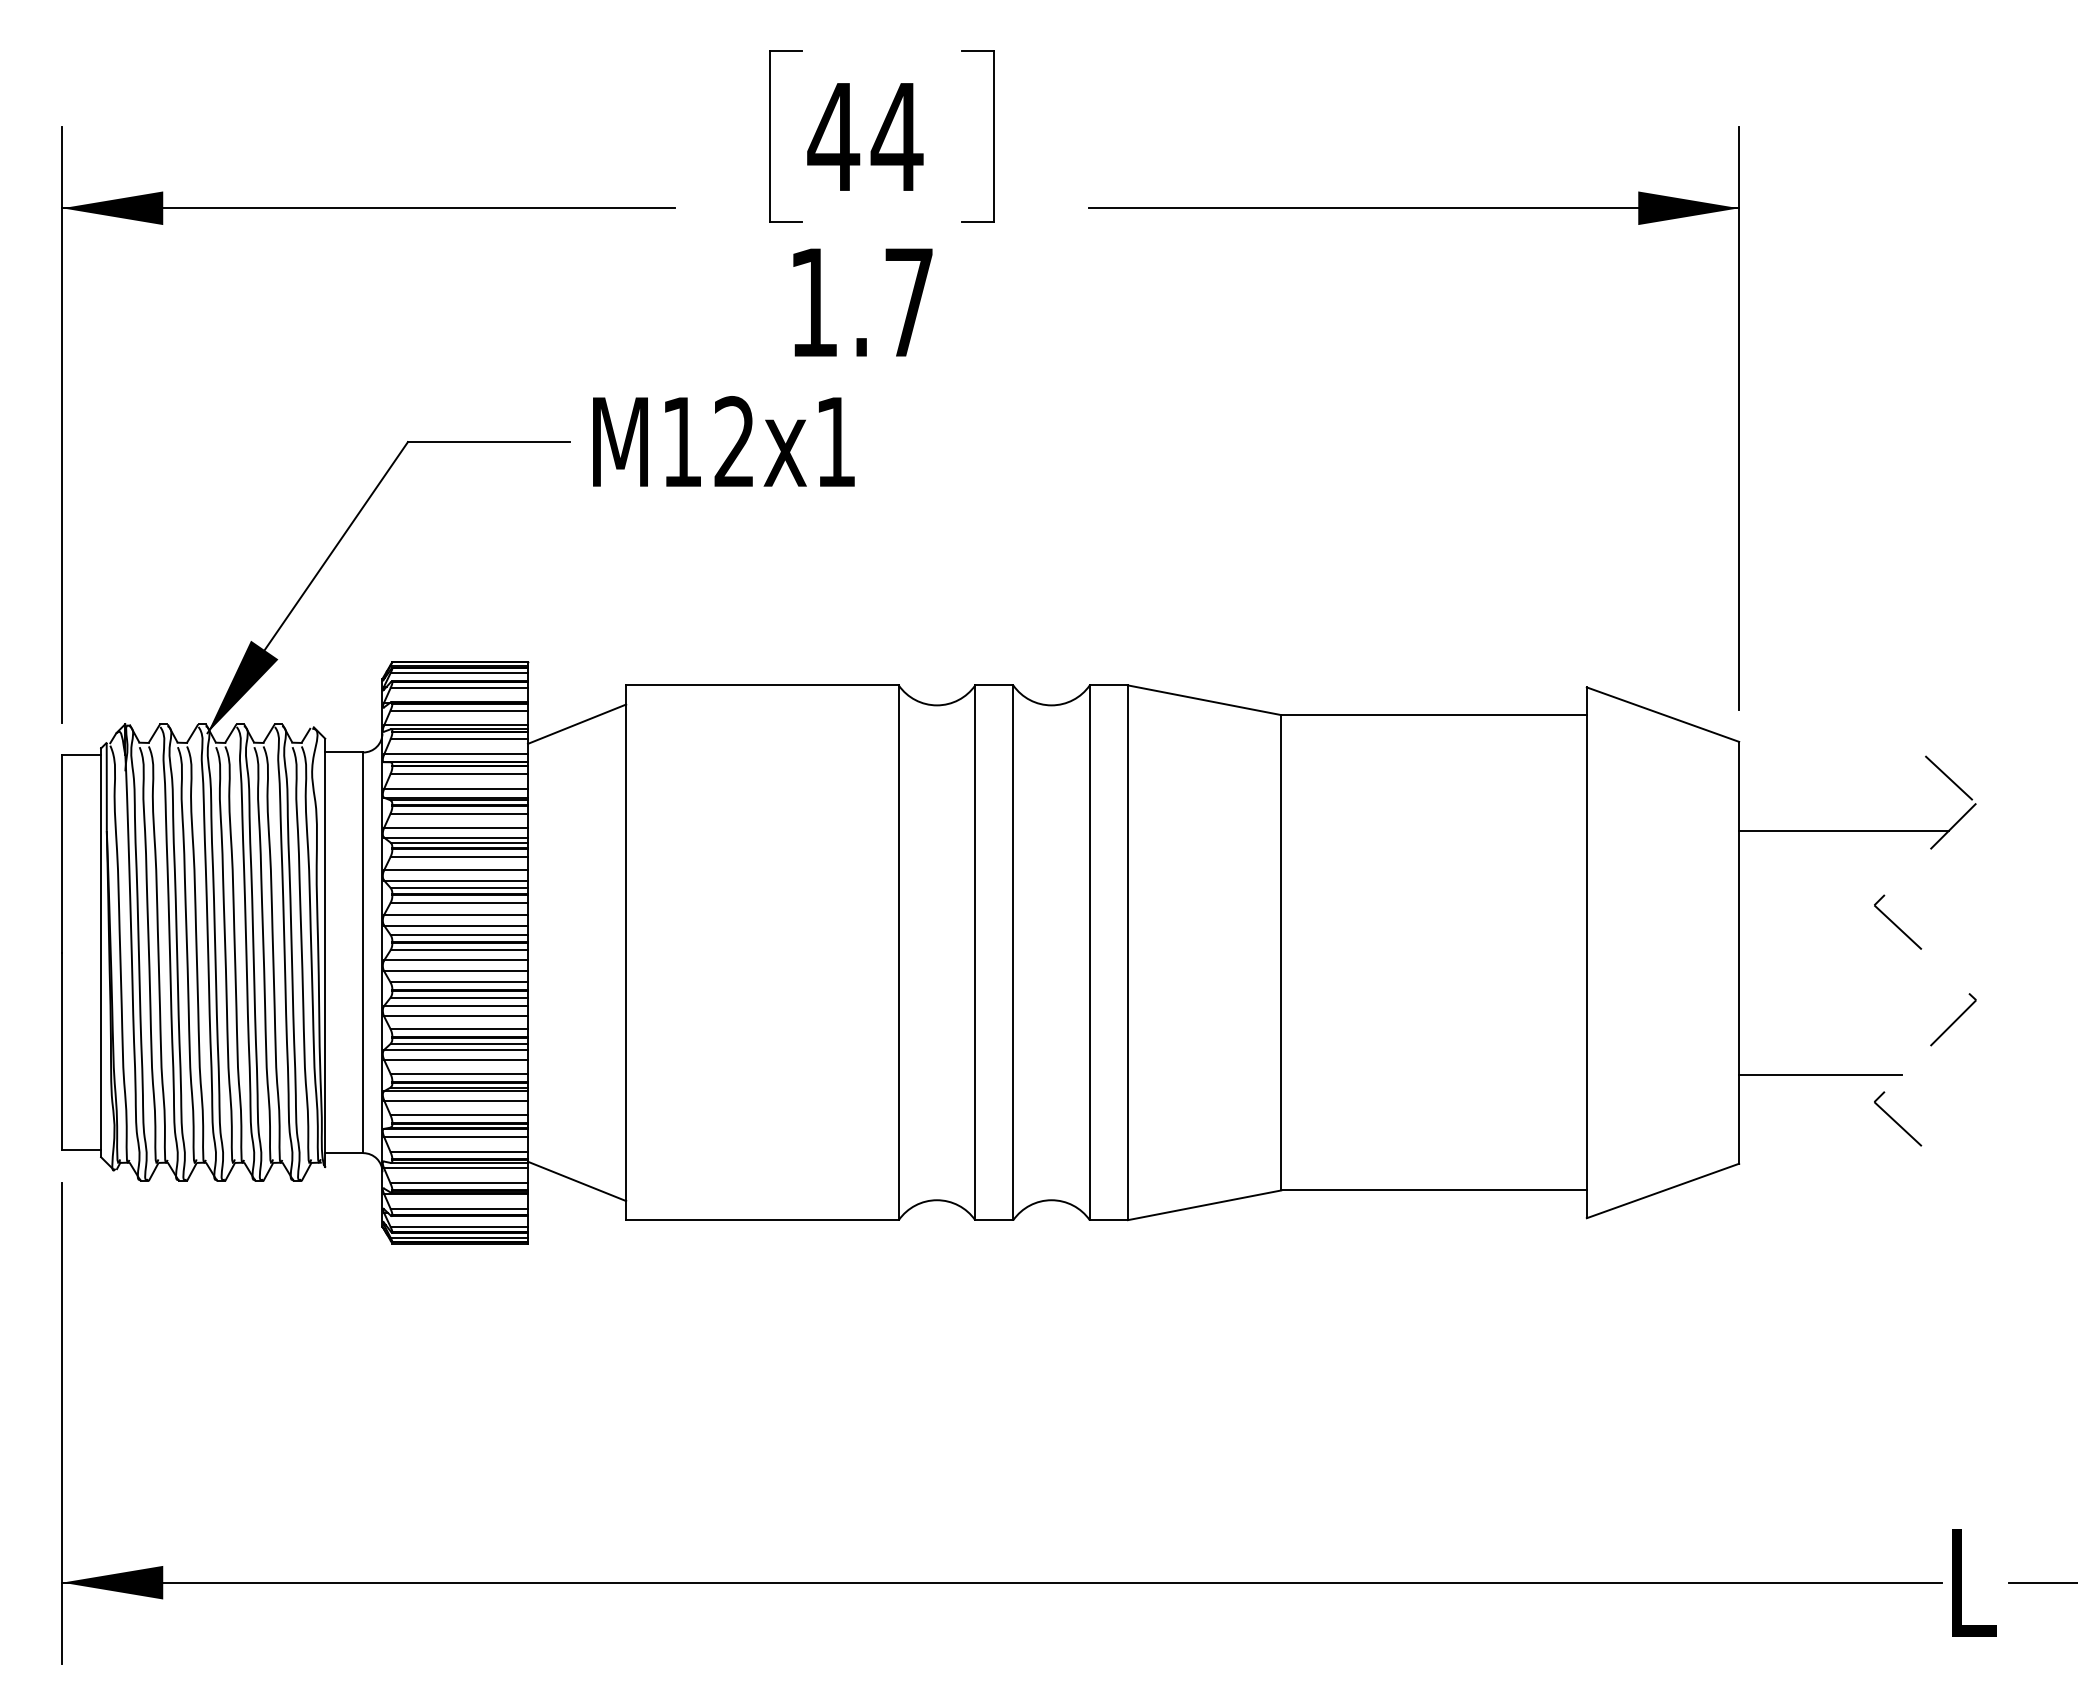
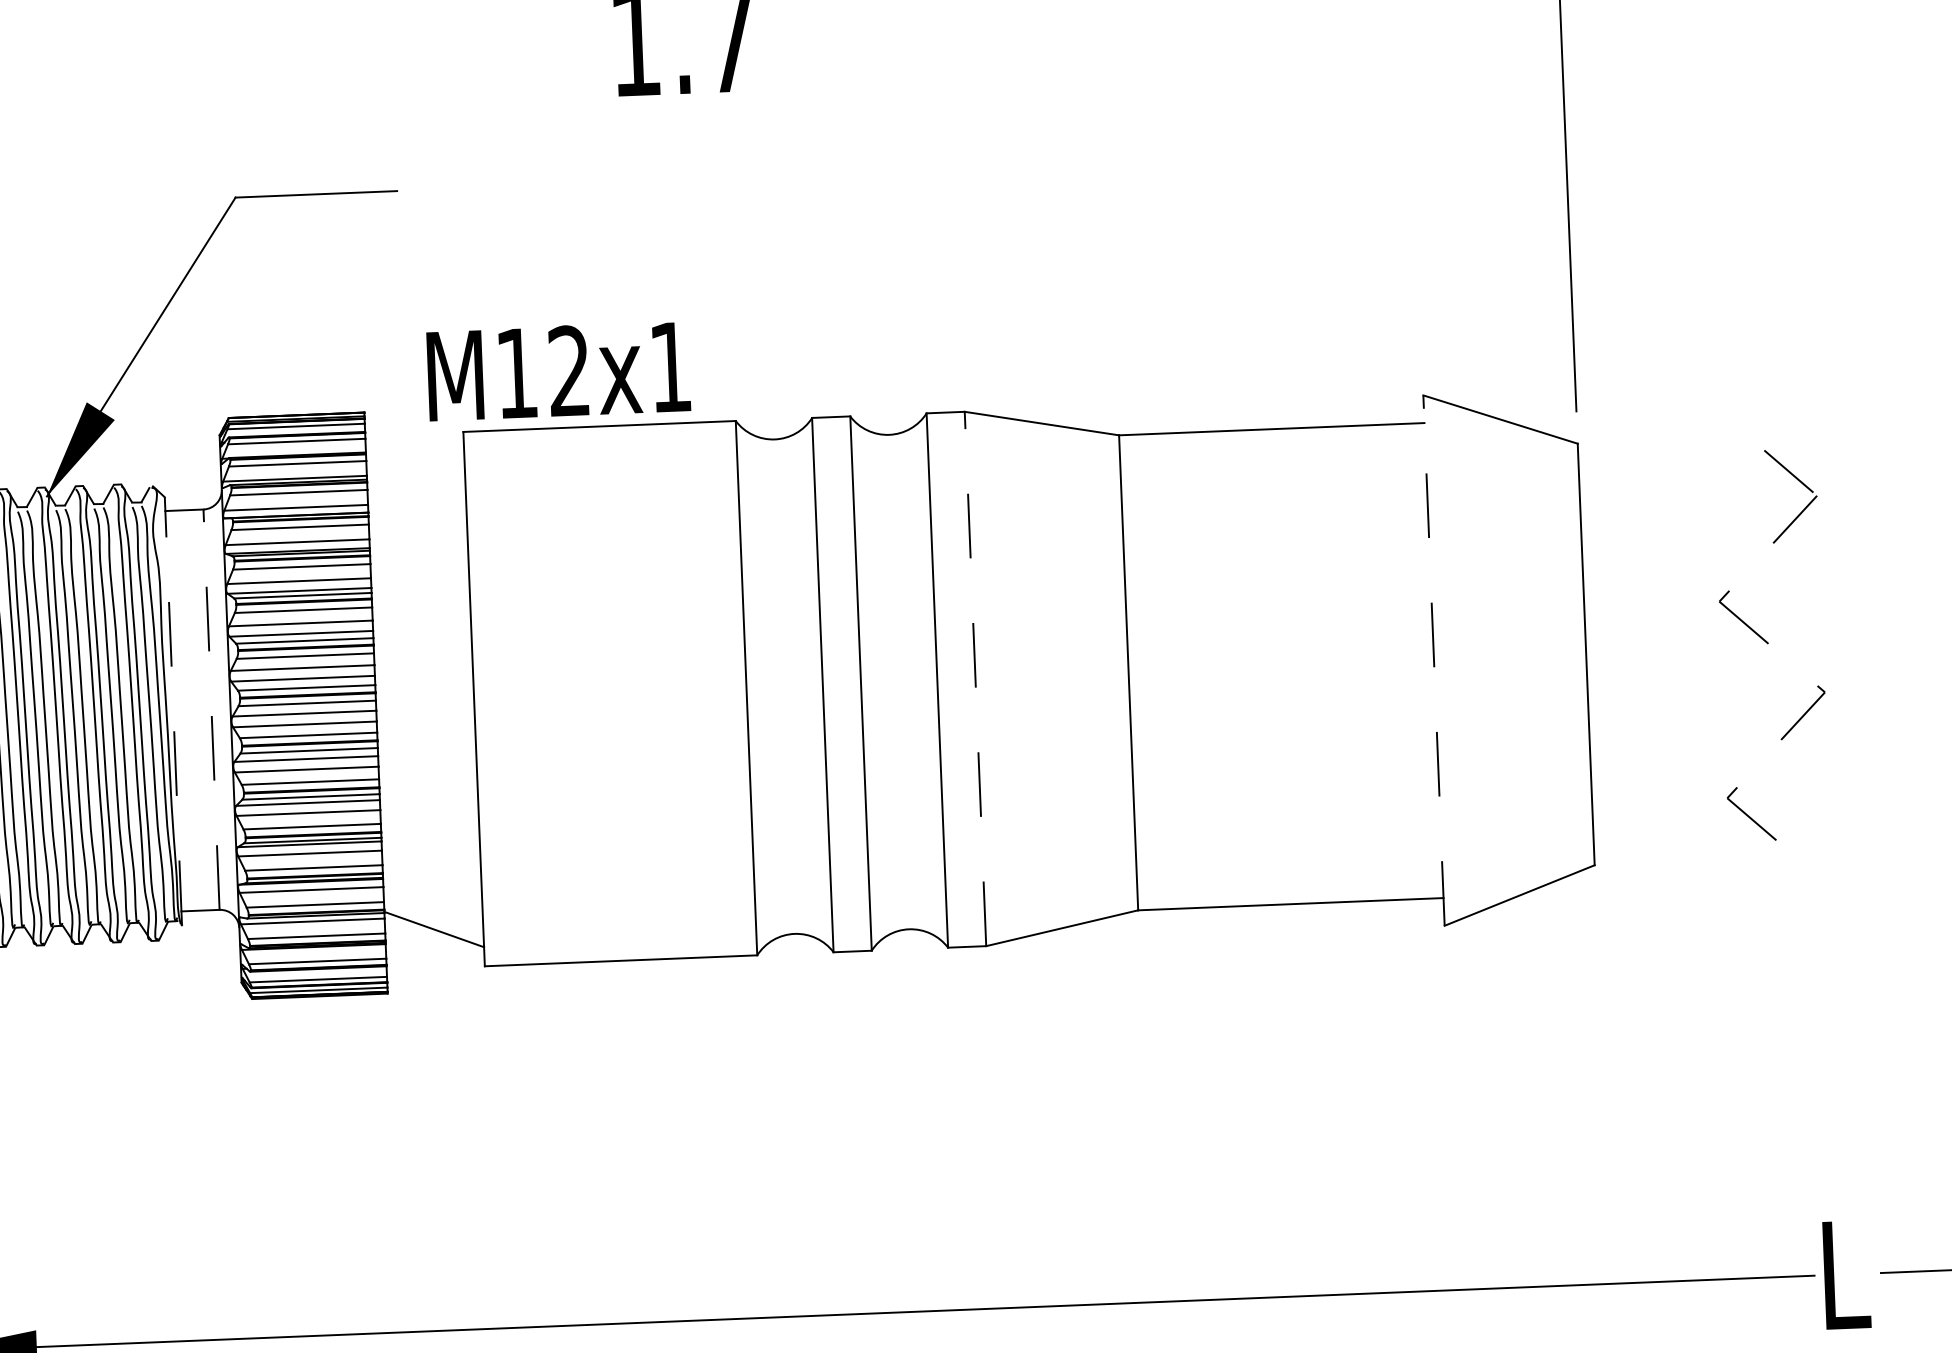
text: (723, 441) -> (558, 371), moved
line: (576, 723) -> (415, 472), removed
line: (1843, 831) -> (1685, 529), removed
line: (325, 952) -> (173, 710), solid -> dashed
line: (363, 952) -> (211, 709), solid -> dashed
line: (1127, 952) -> (975, 678), solid -> dashed
line: (1586, 952) -> (1433, 660), solid -> dashed
line: (1820, 1074) -> (1672, 772), removed

